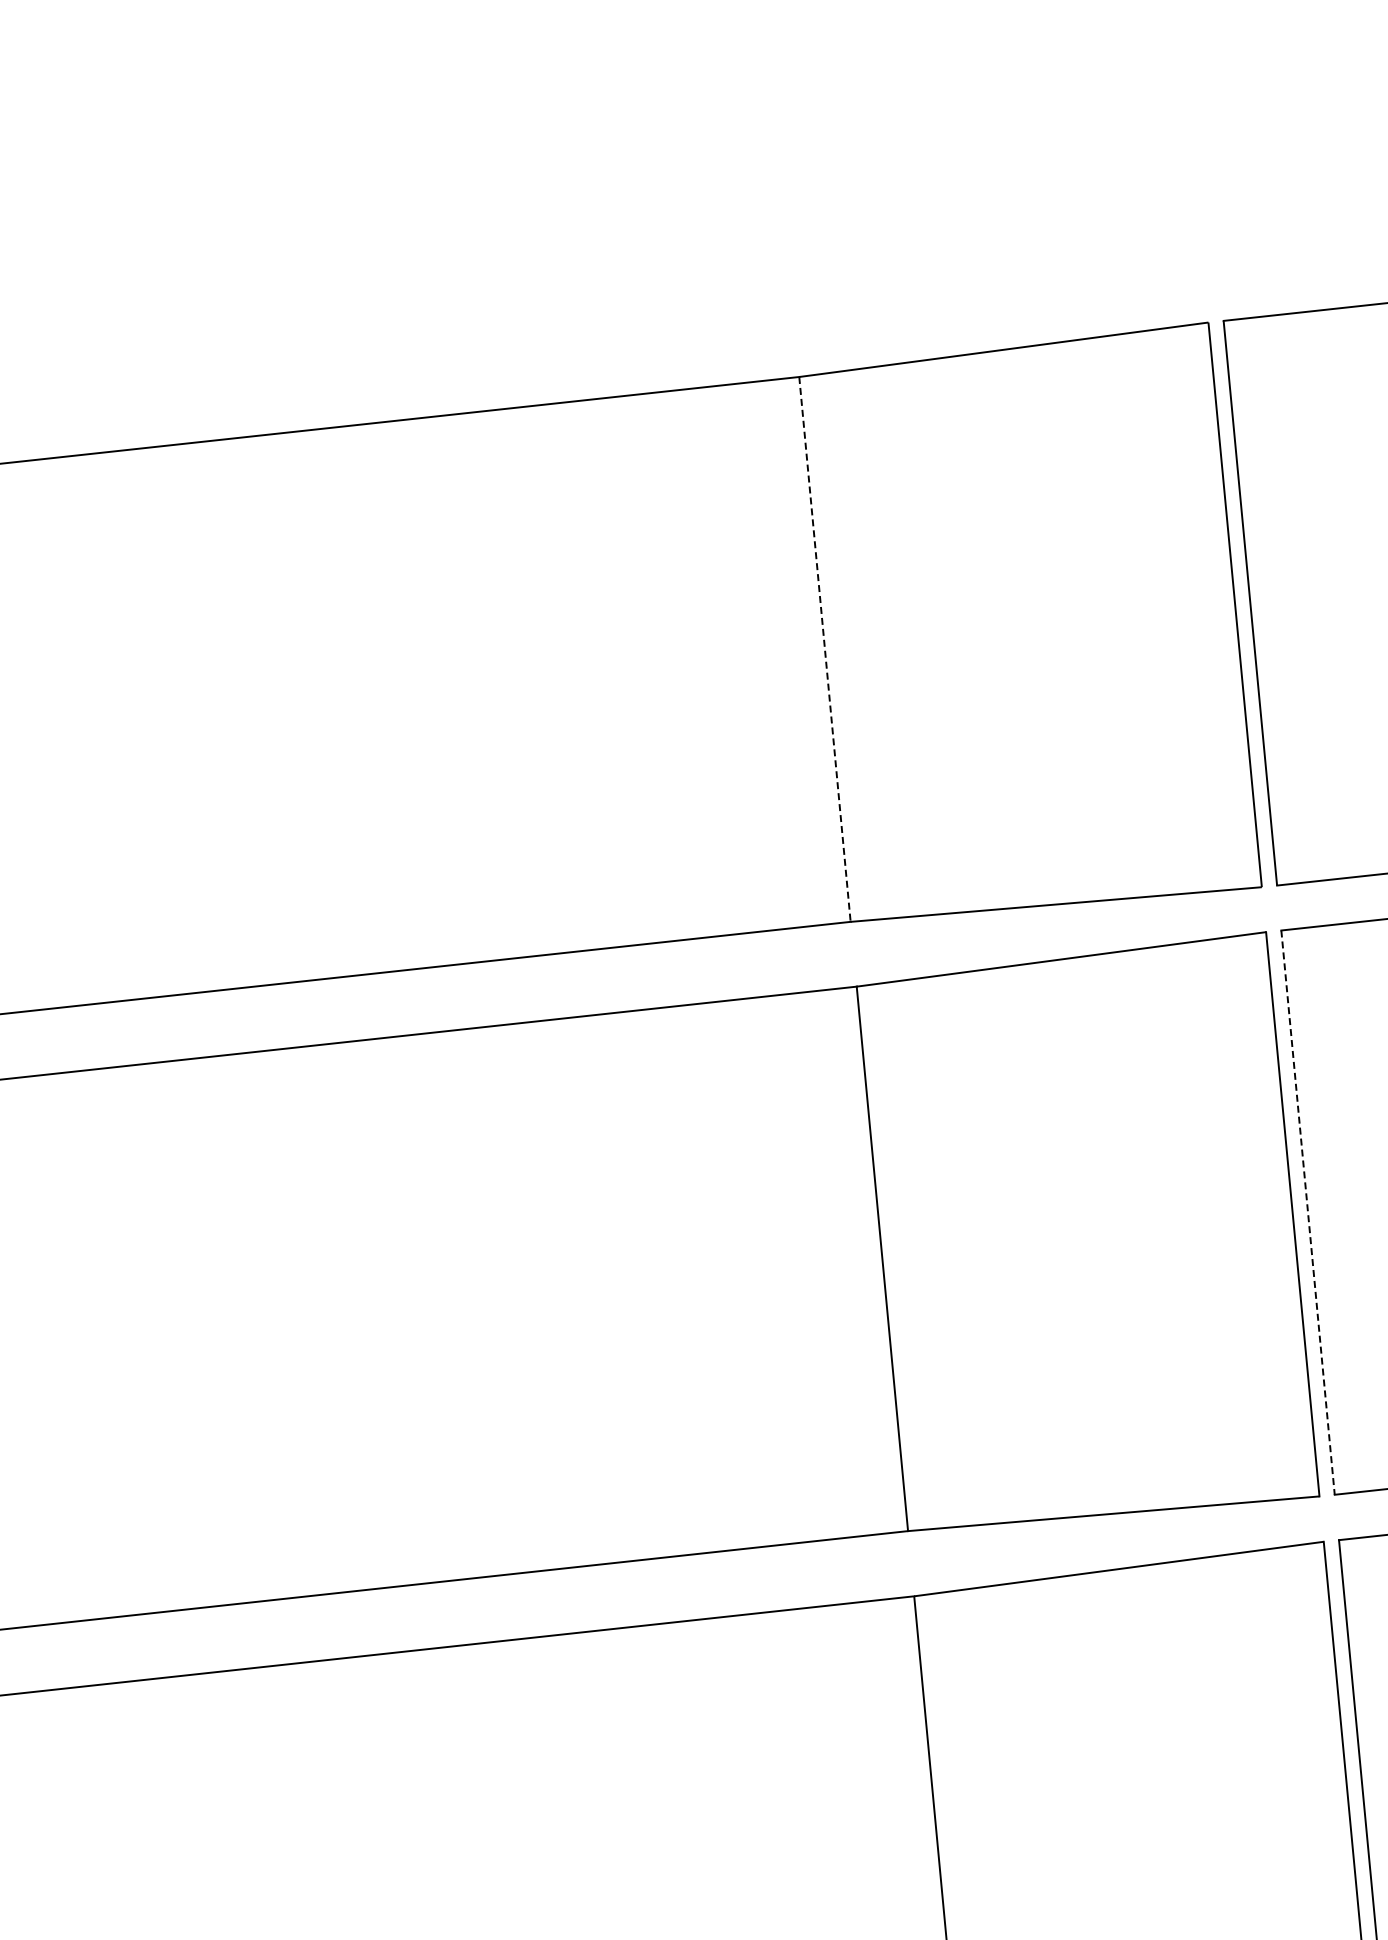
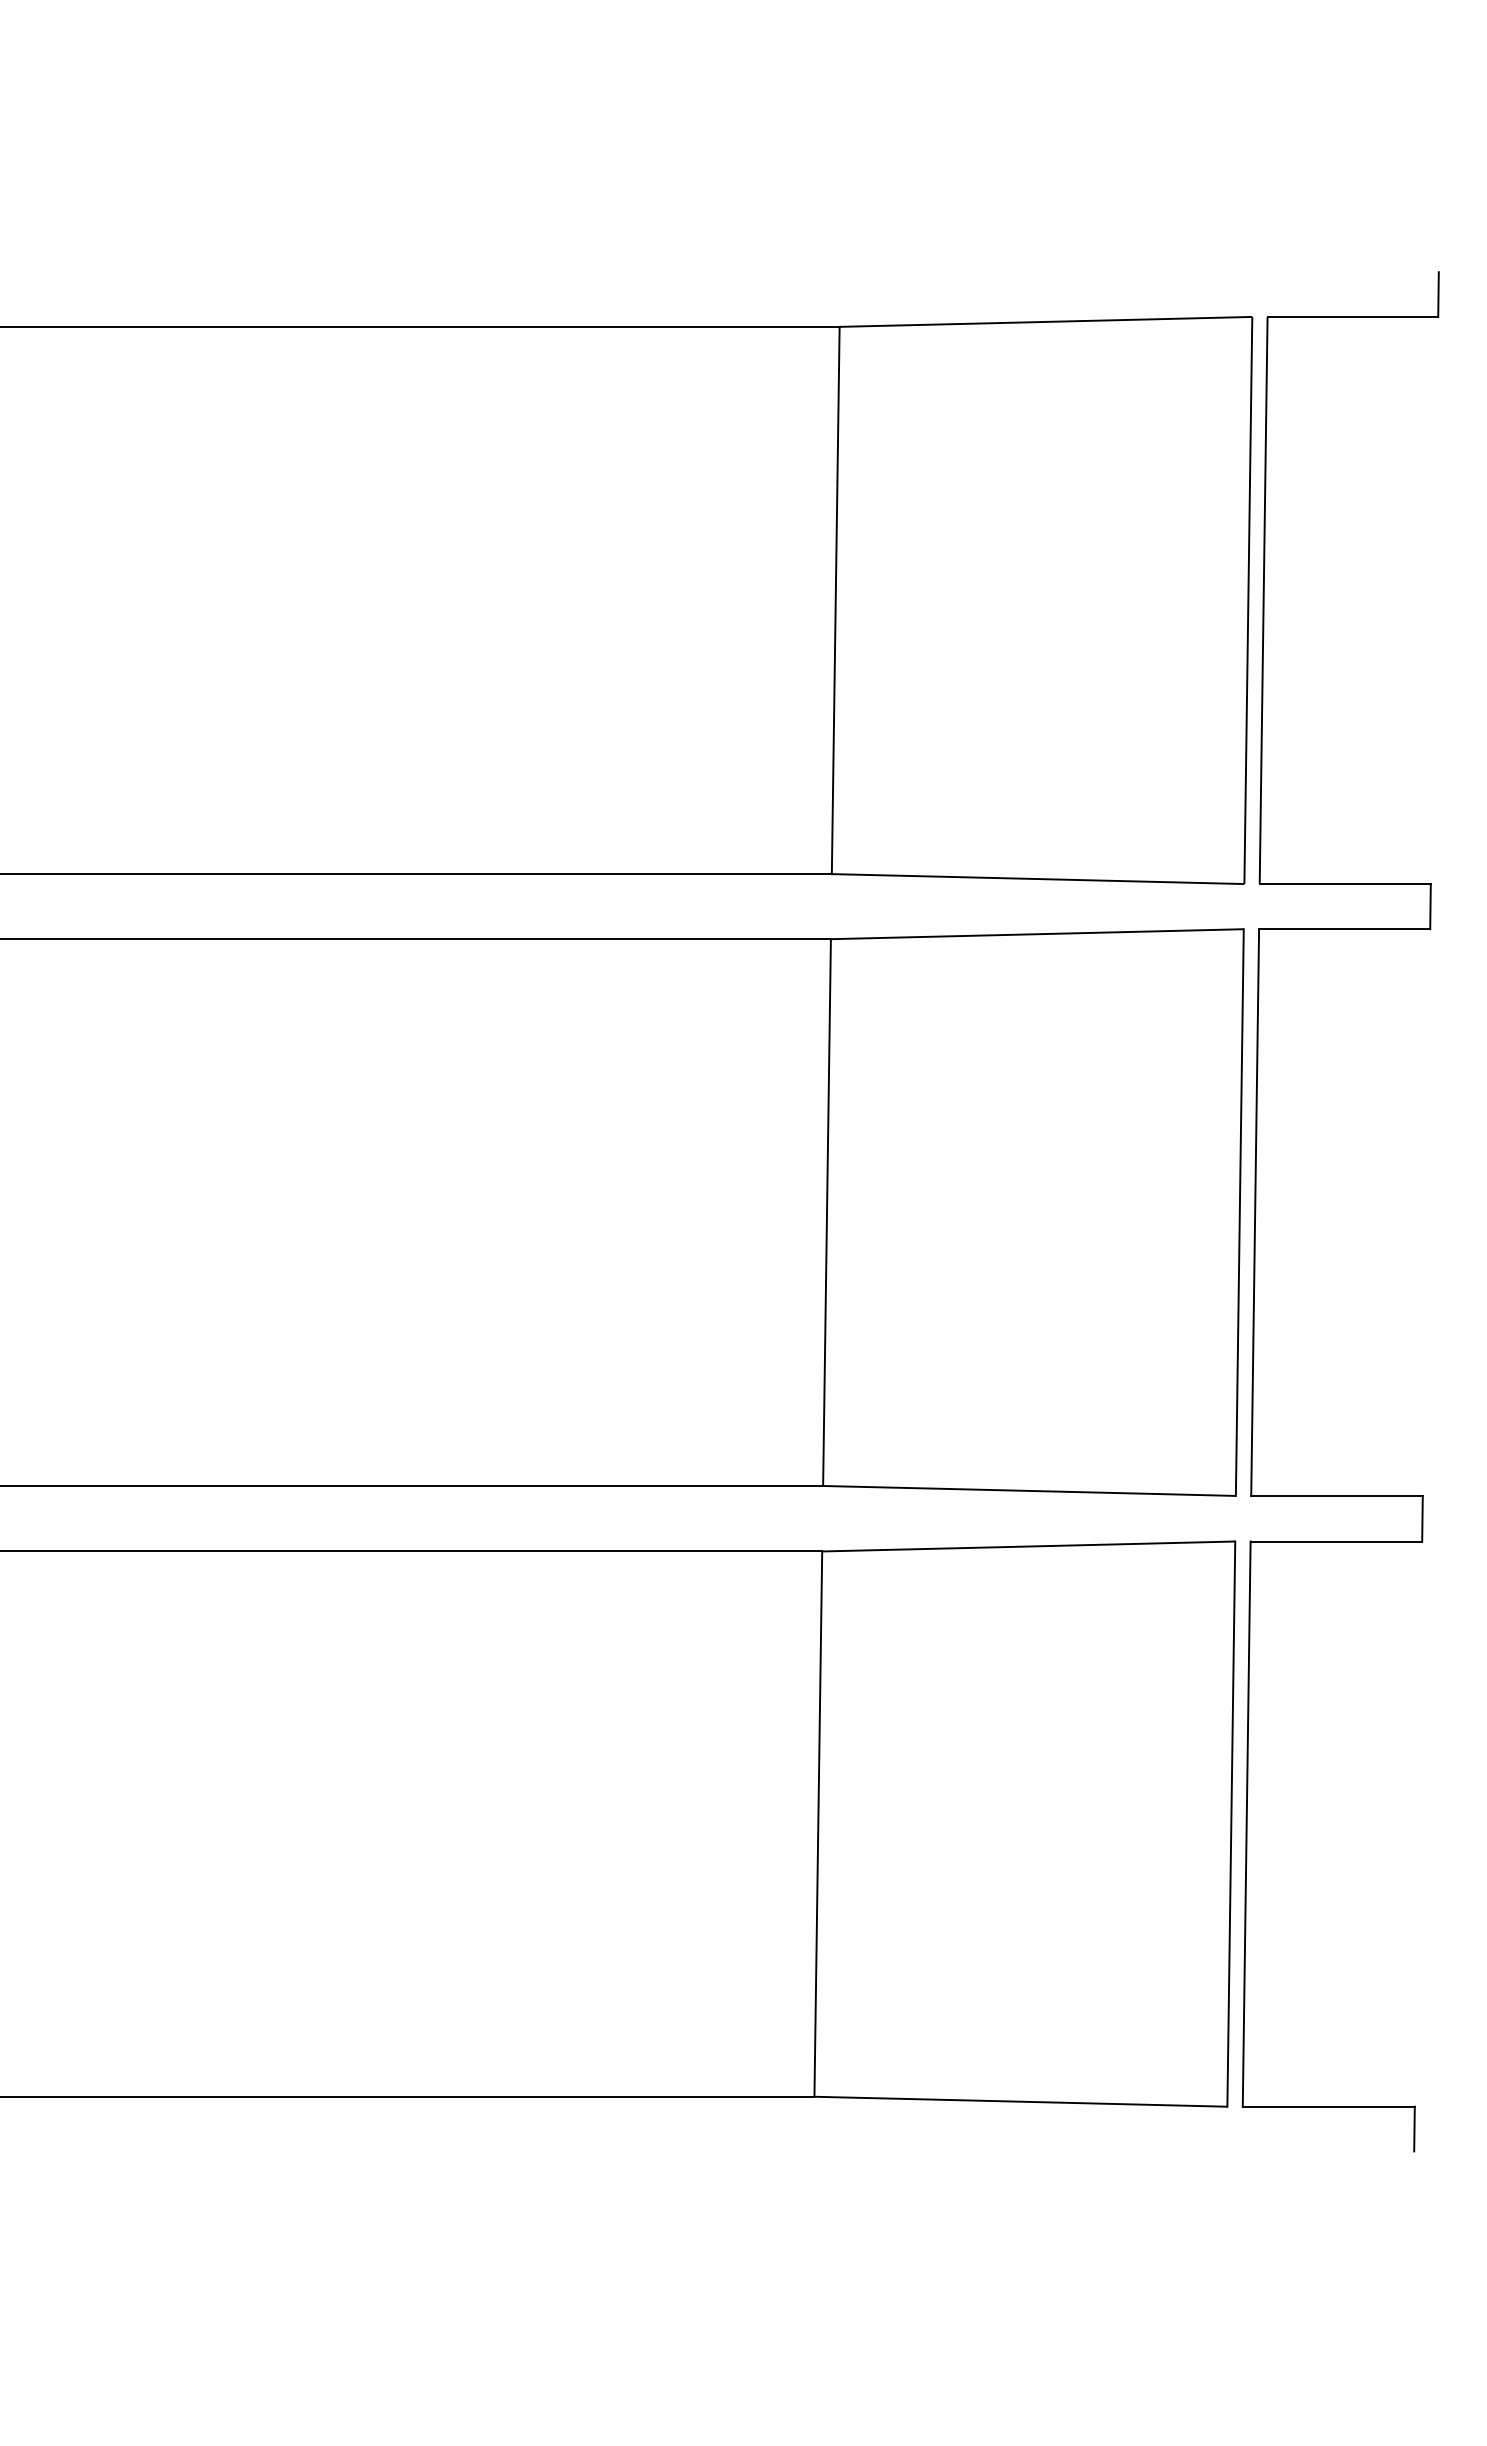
line: (824, 649) -> (835, 600), dashed -> solid
line: (1308, 1213) -> (1255, 1213), dashed -> solid

